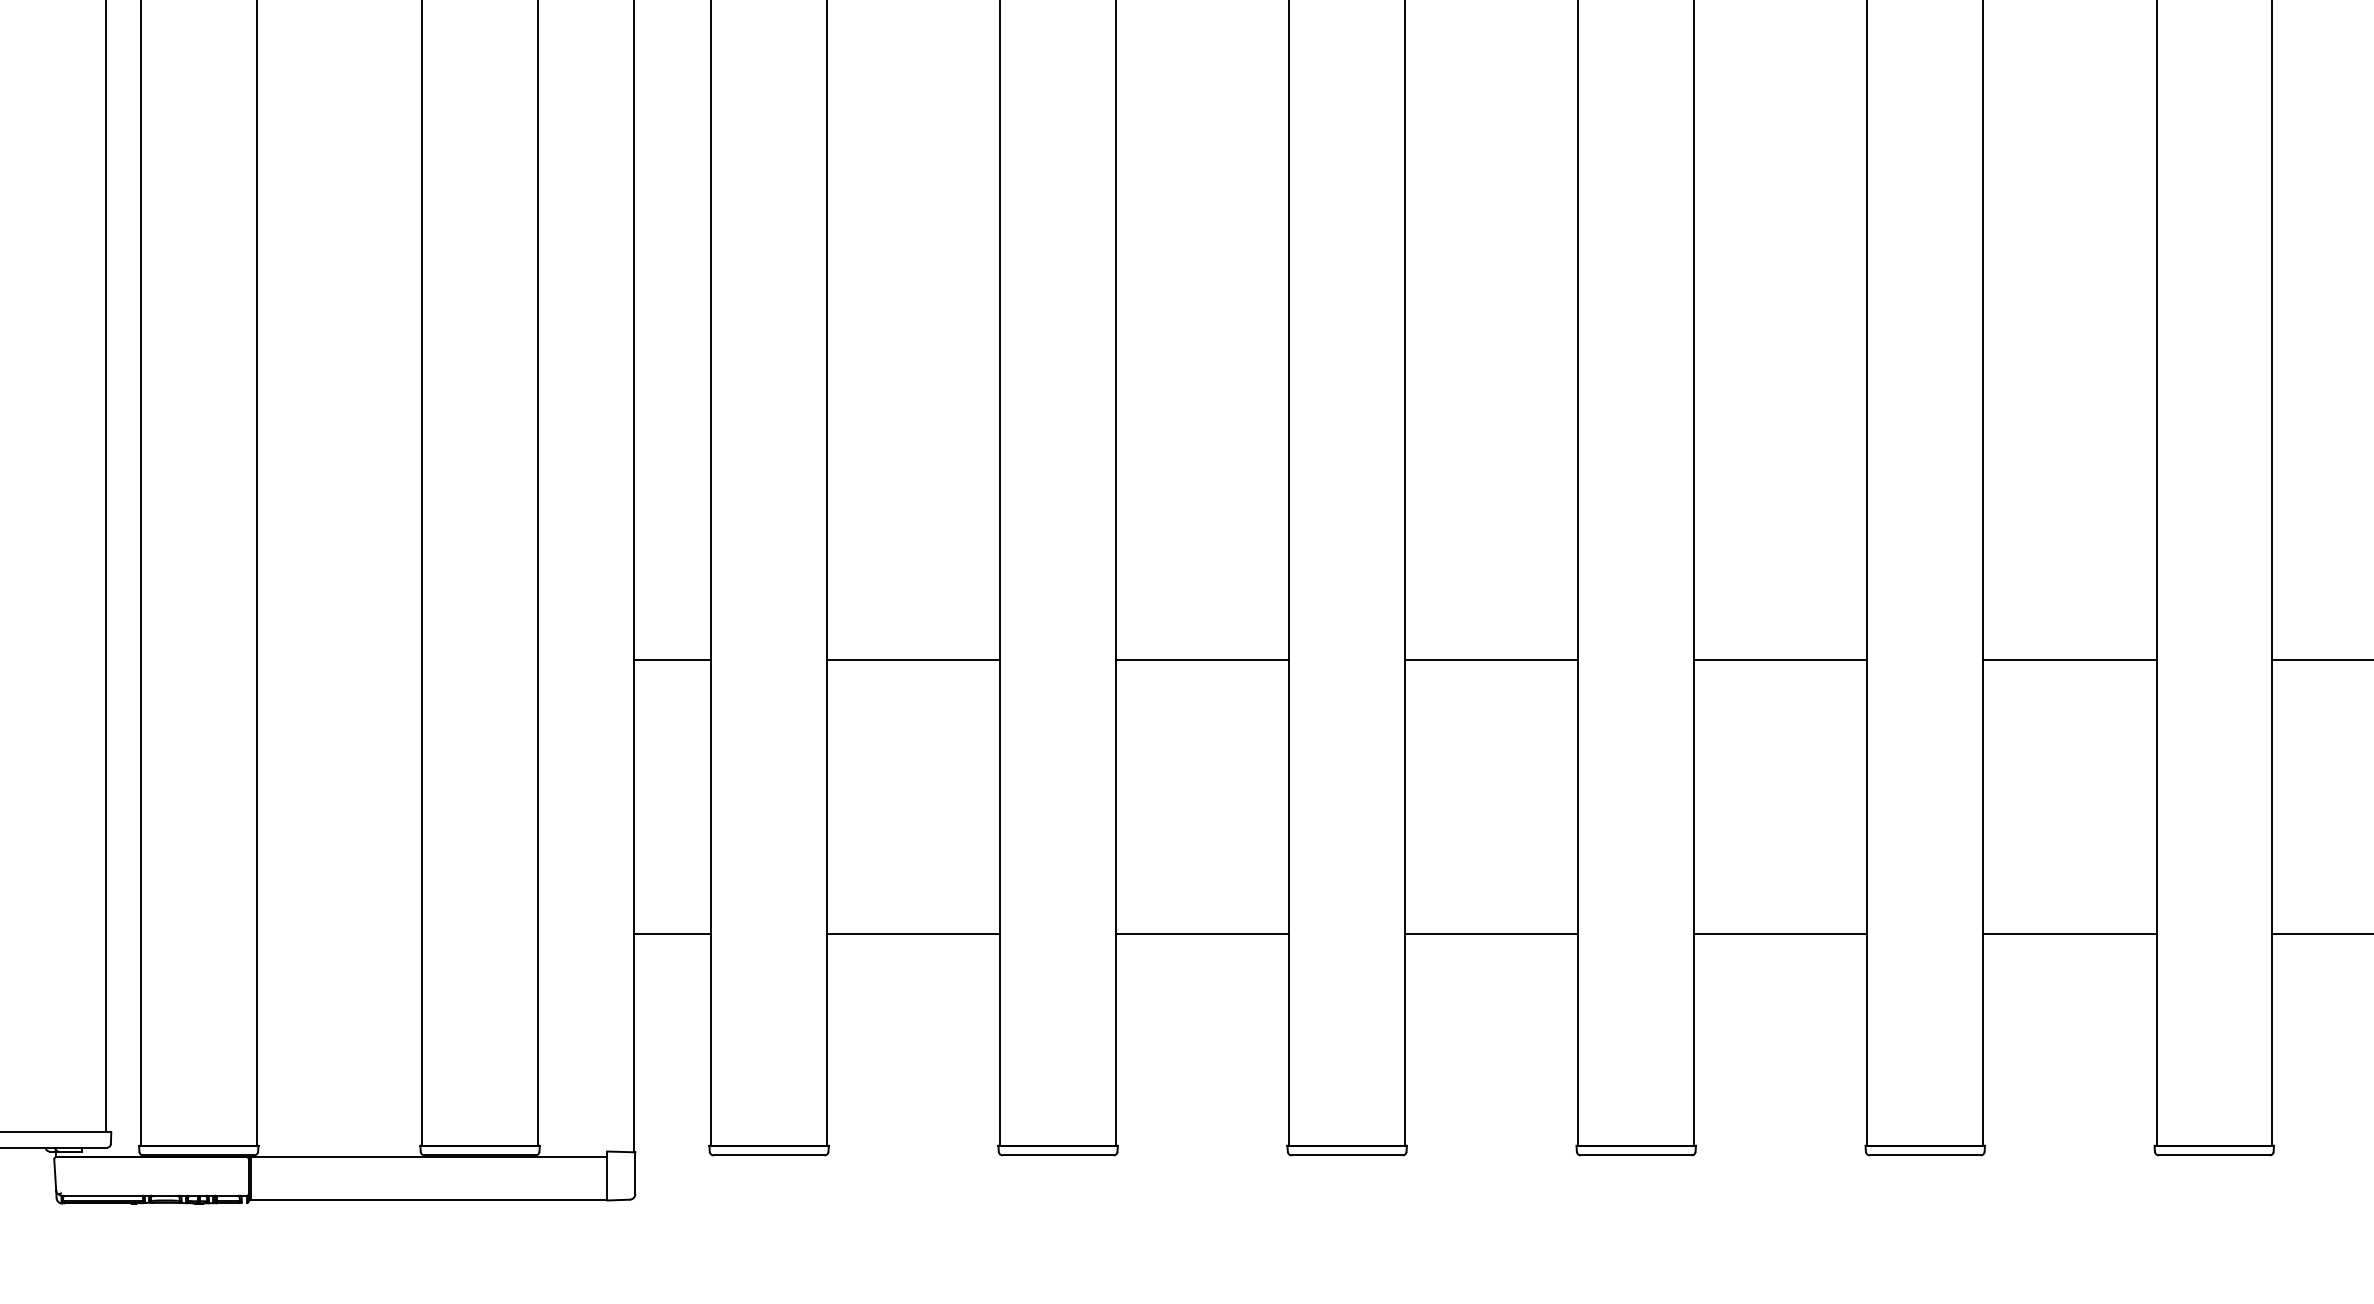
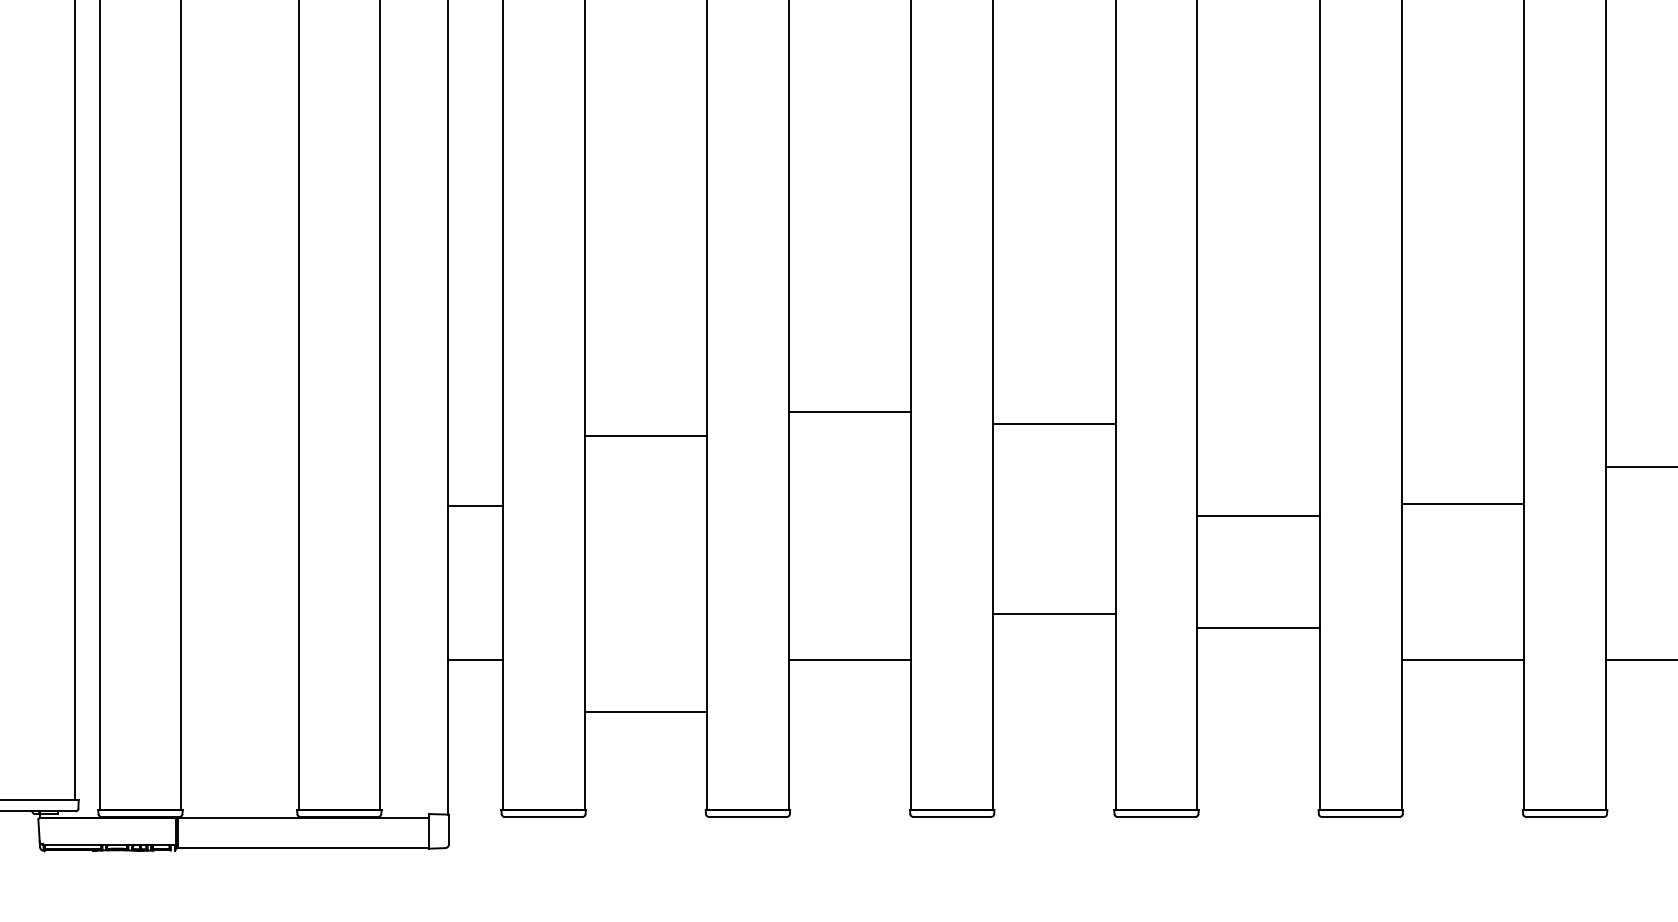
line: (672, 660) -> (475, 506), moved
line: (913, 660) -> (645, 436), moved
line: (1202, 660) -> (849, 412), moved
line: (1491, 660) -> (1054, 424), moved
line: (1780, 660) -> (1258, 515), moved
line: (2069, 660) -> (1462, 503), moved
line: (913, 933) -> (645, 712), moved
line: (1491, 933) -> (1054, 613), moved
line: (1780, 933) -> (1258, 627), moved

